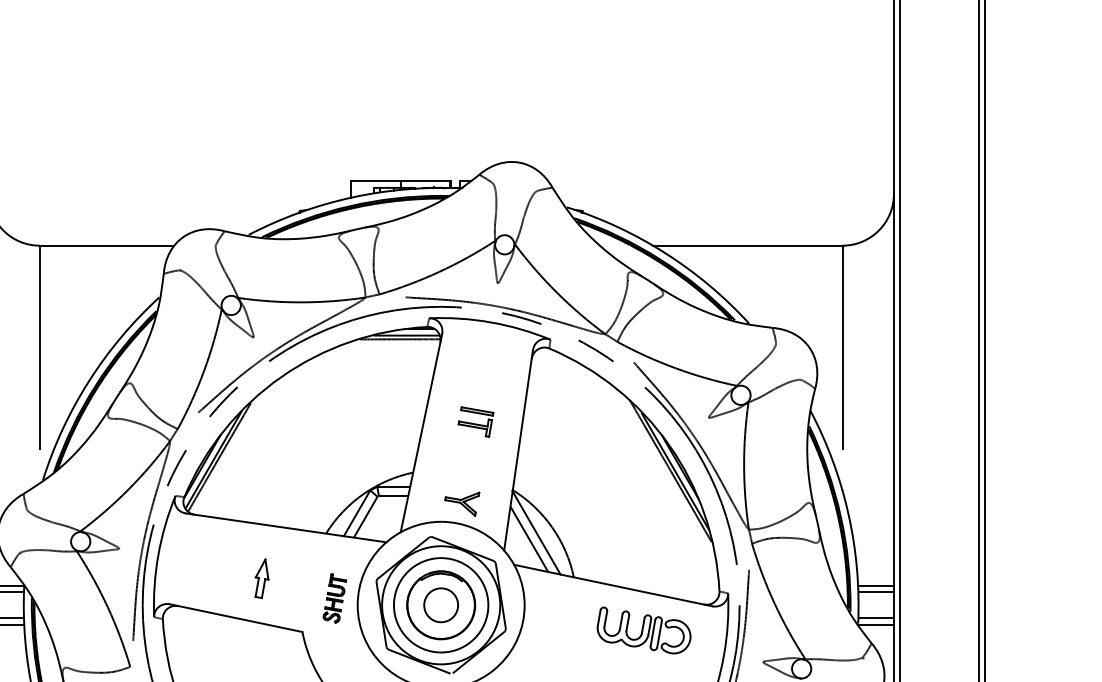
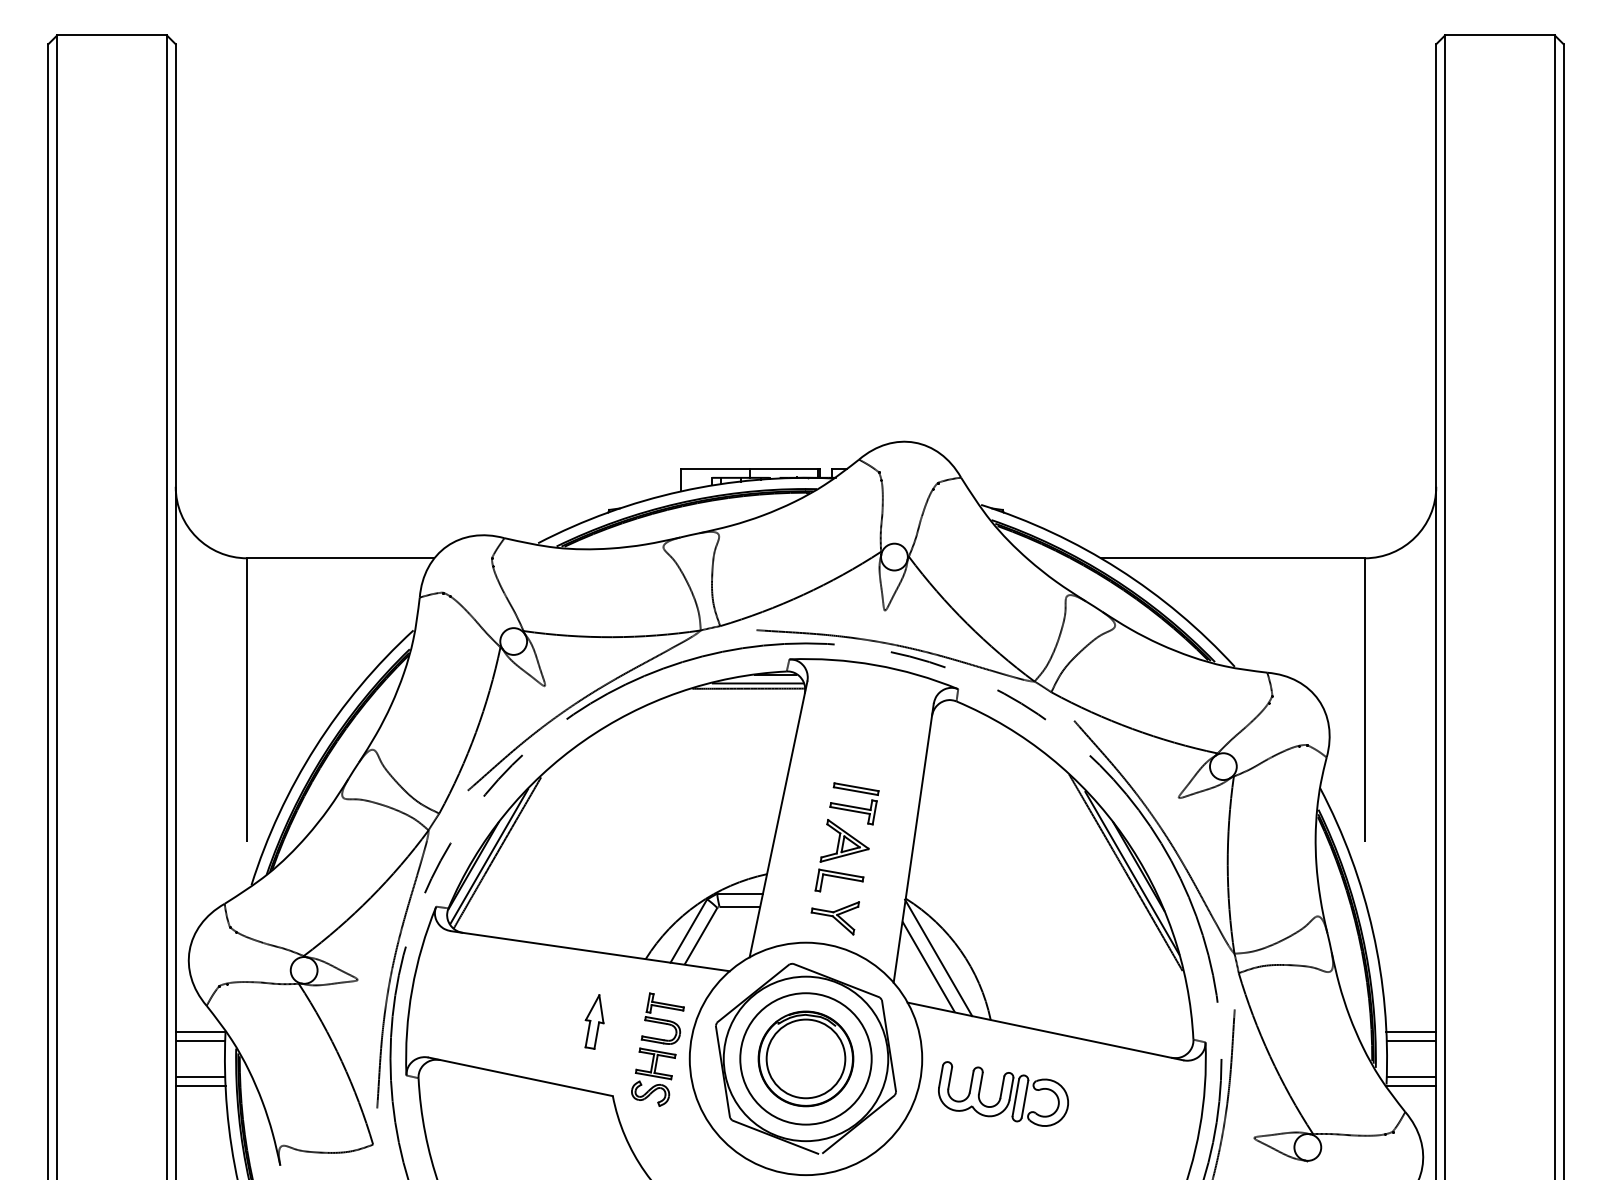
part: (466, 459) -> (841, 855), added
part: (261, 578) -> (594, 1021), moved
part: (334, 598) -> (657, 1049), size x1.67
circle: (440, 604) -> (805, 1058), size x1.67
part: (644, 630) -> (1003, 1093), moved

